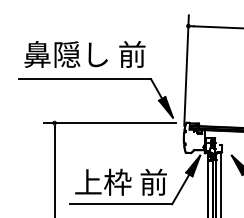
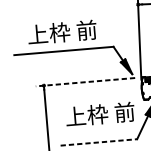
text: (84, 54) -> (62, 32), 鼻隠し 前 -> 上枠 前
line: (109, 123) -> (85, 82), solid -> dashed
text: (120, 181) -> (99, 113), moved
line: (121, 204) -> (99, 142), solid -> dashed

